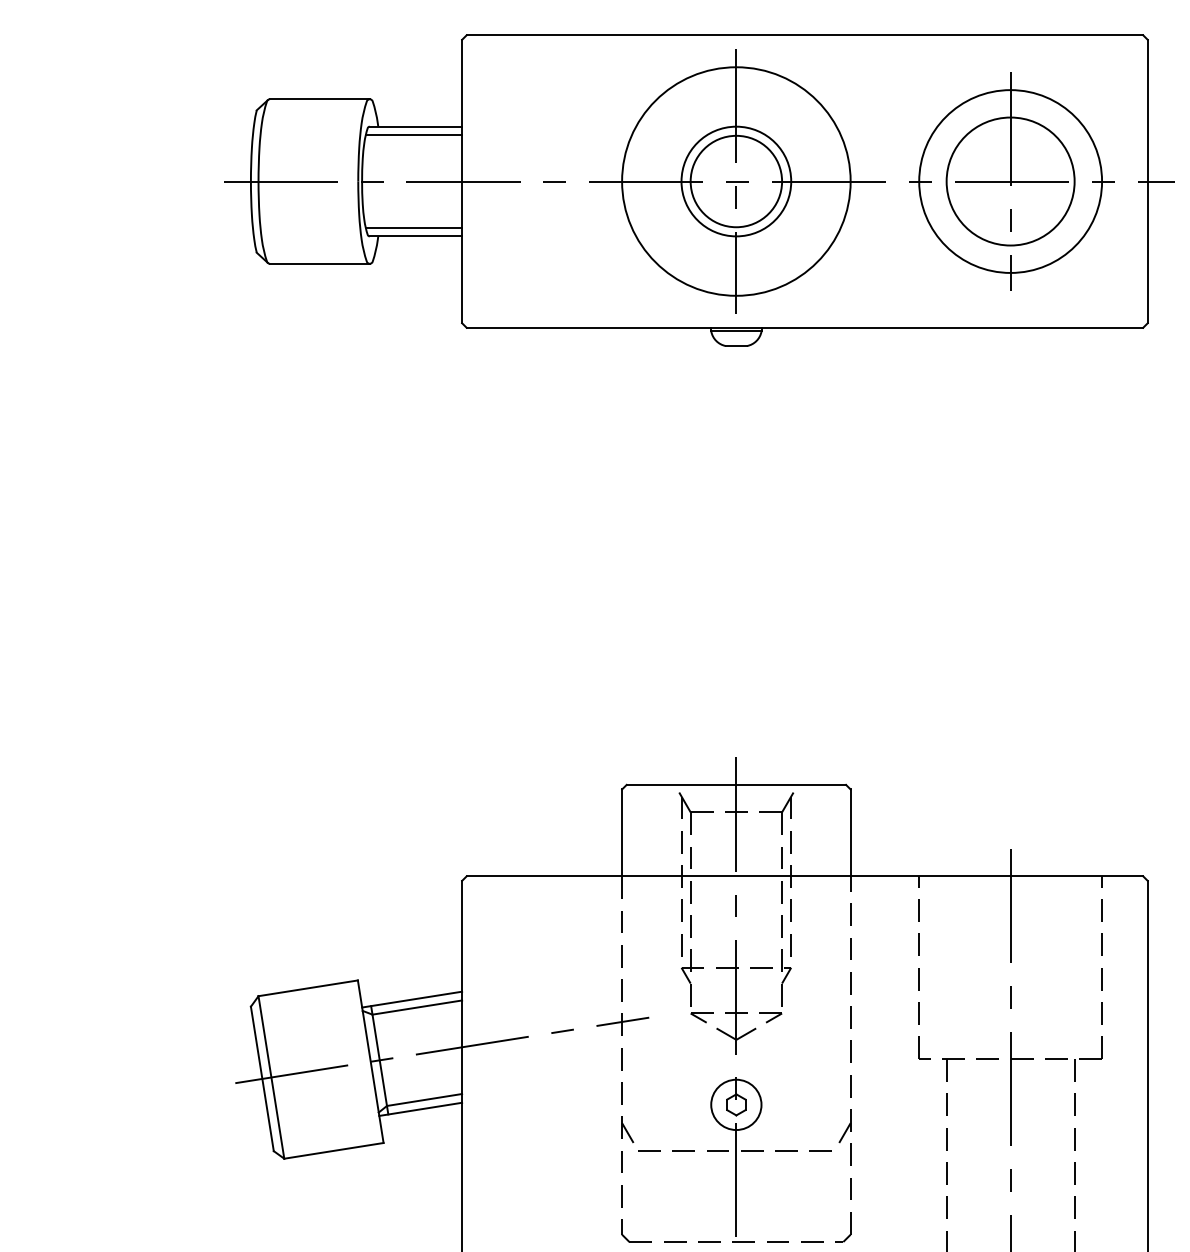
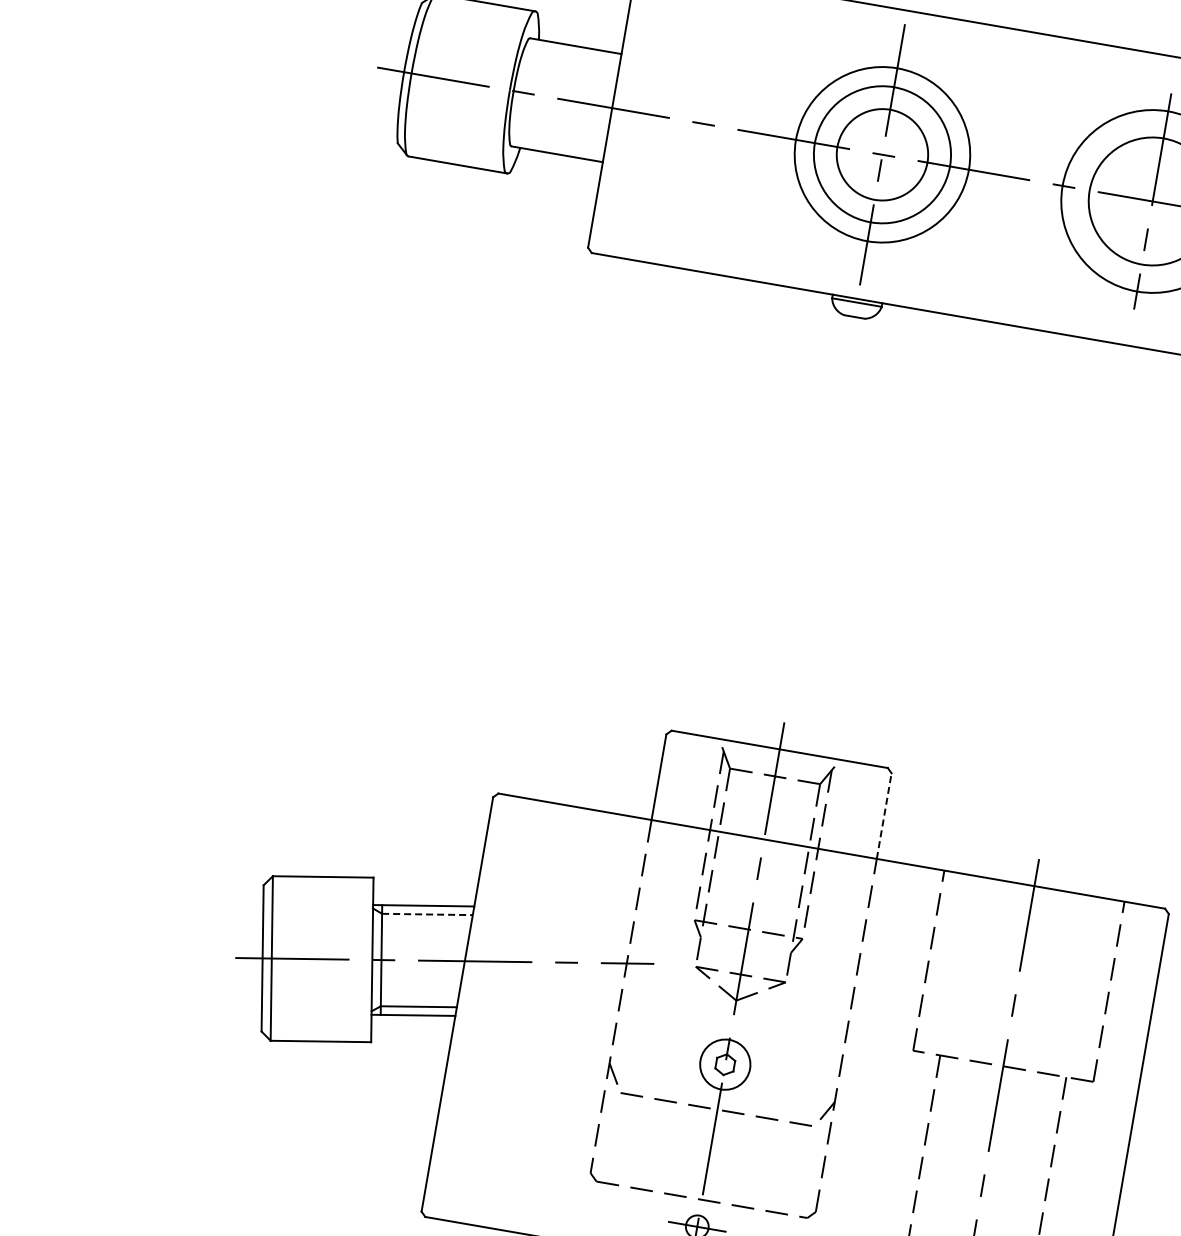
line: (413, 135) -> (572, 54), removed
circle: (736, 181) -> (882, 154), size x0.6
circle: (736, 181) -> (882, 154), size x1.6
line: (413, 227) -> (556, 145), removed
line: (850, 832) -> (884, 815), solid -> dashed
line: (417, 1007) -> (427, 914), solid -> dashed

